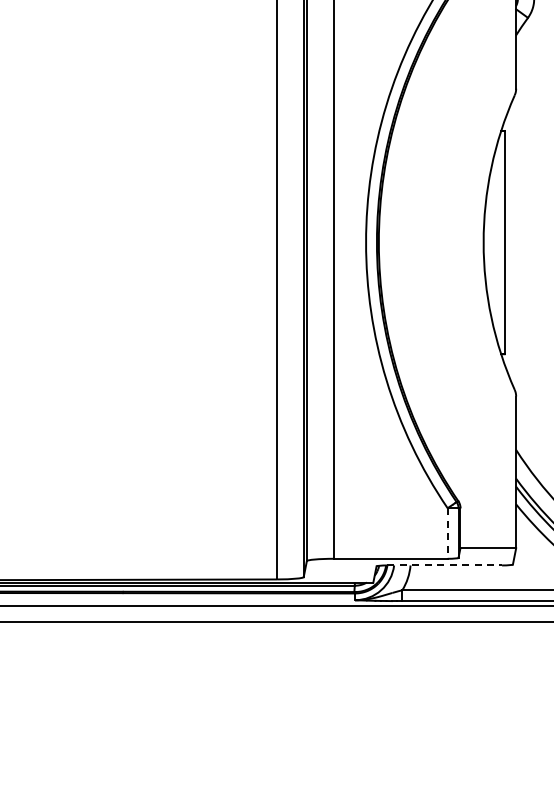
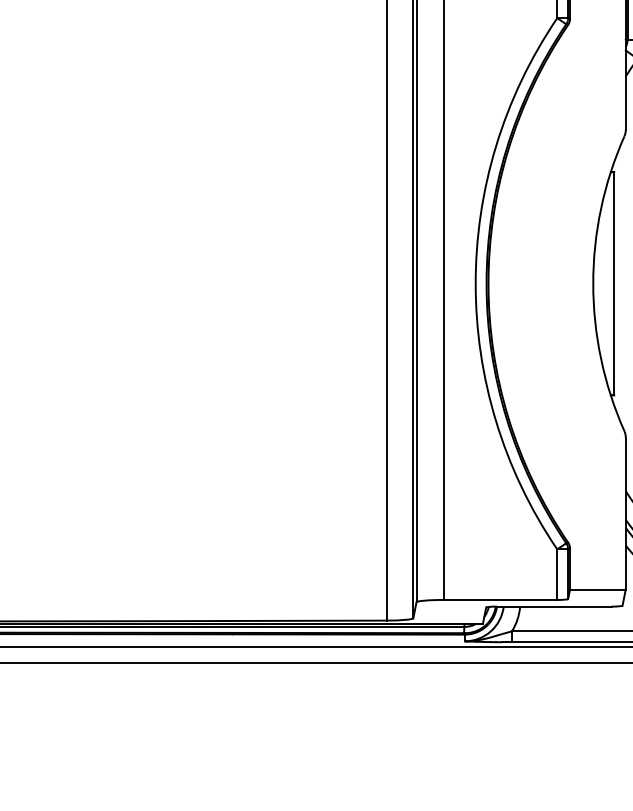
line: (447, 534) -> (557, 575), dashed -> solid
line: (444, 565) -> (554, 606), dashed -> solid

